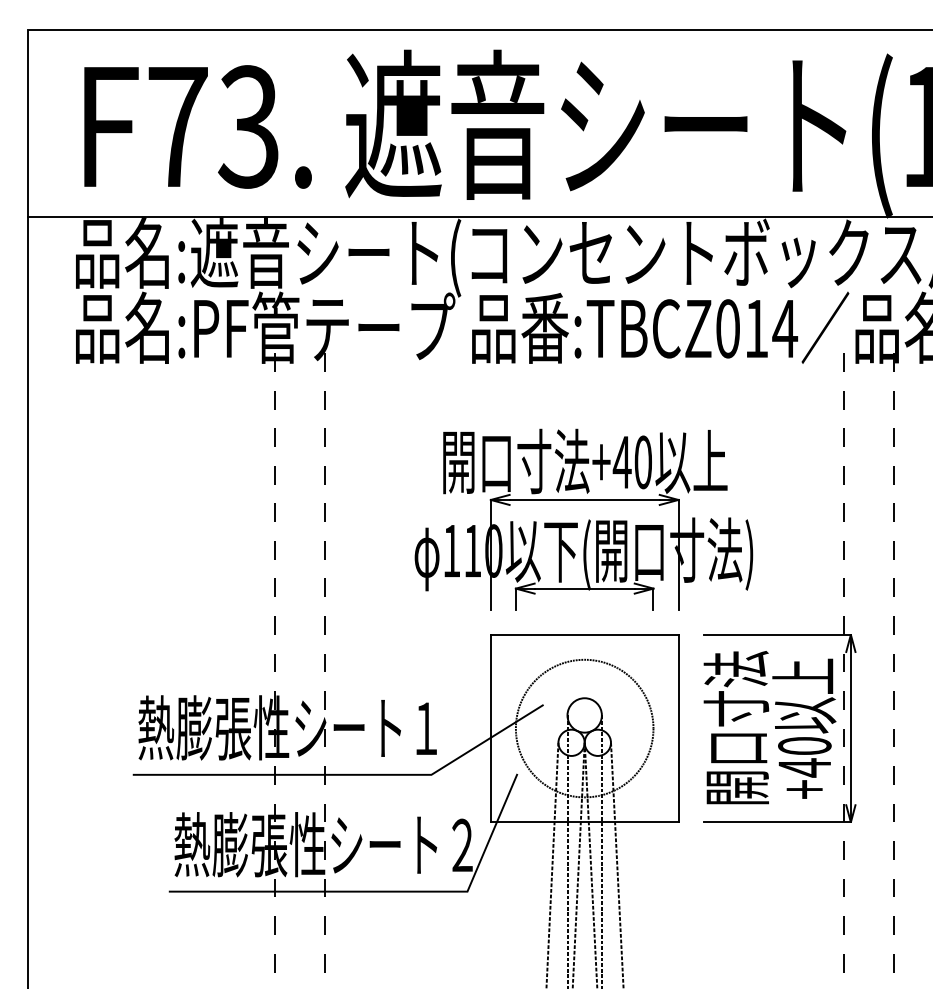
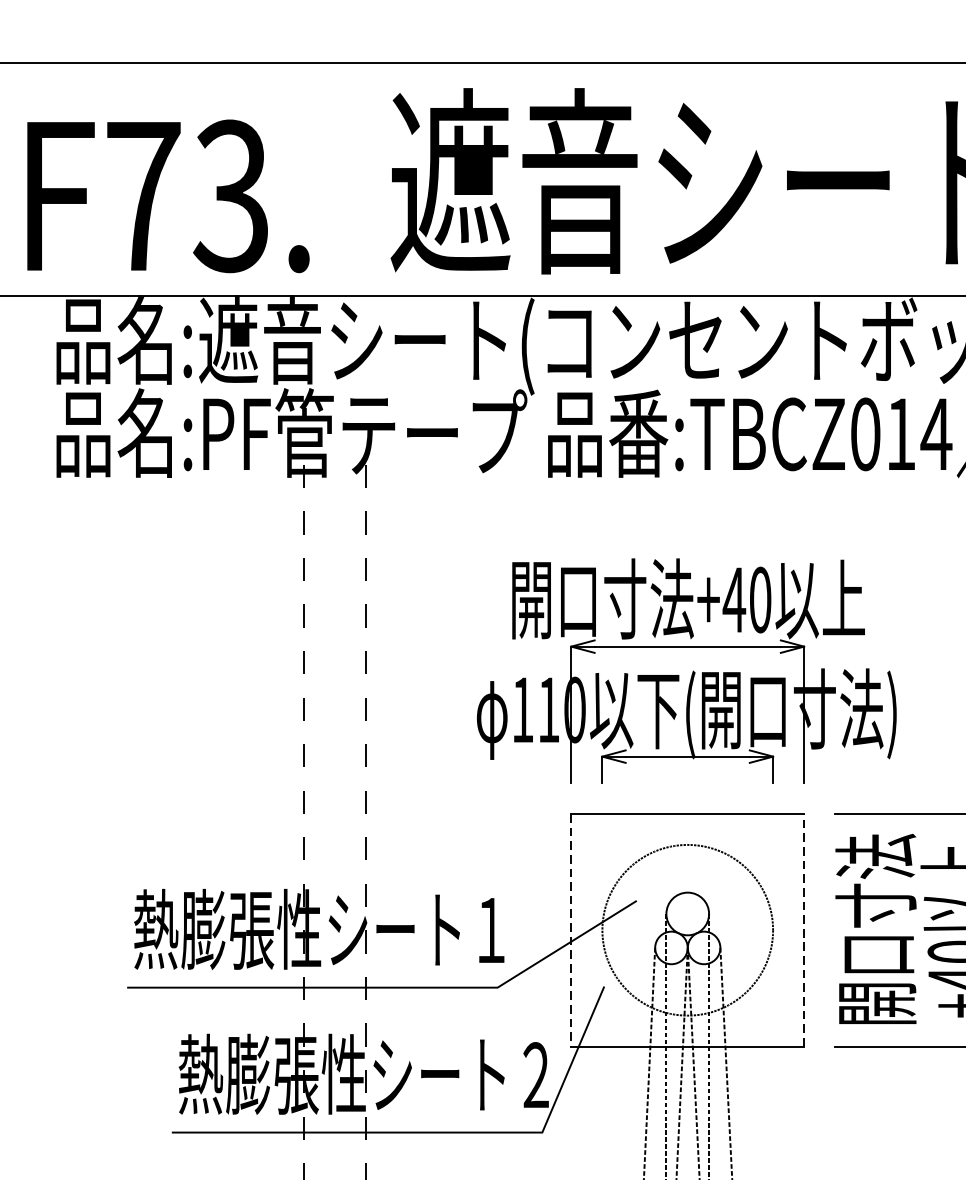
text: (197, 126) -> (167, 195), moved
line: (490, 728) -> (570, 930), solid -> dashed
line: (678, 728) -> (804, 930), solid -> dashed

